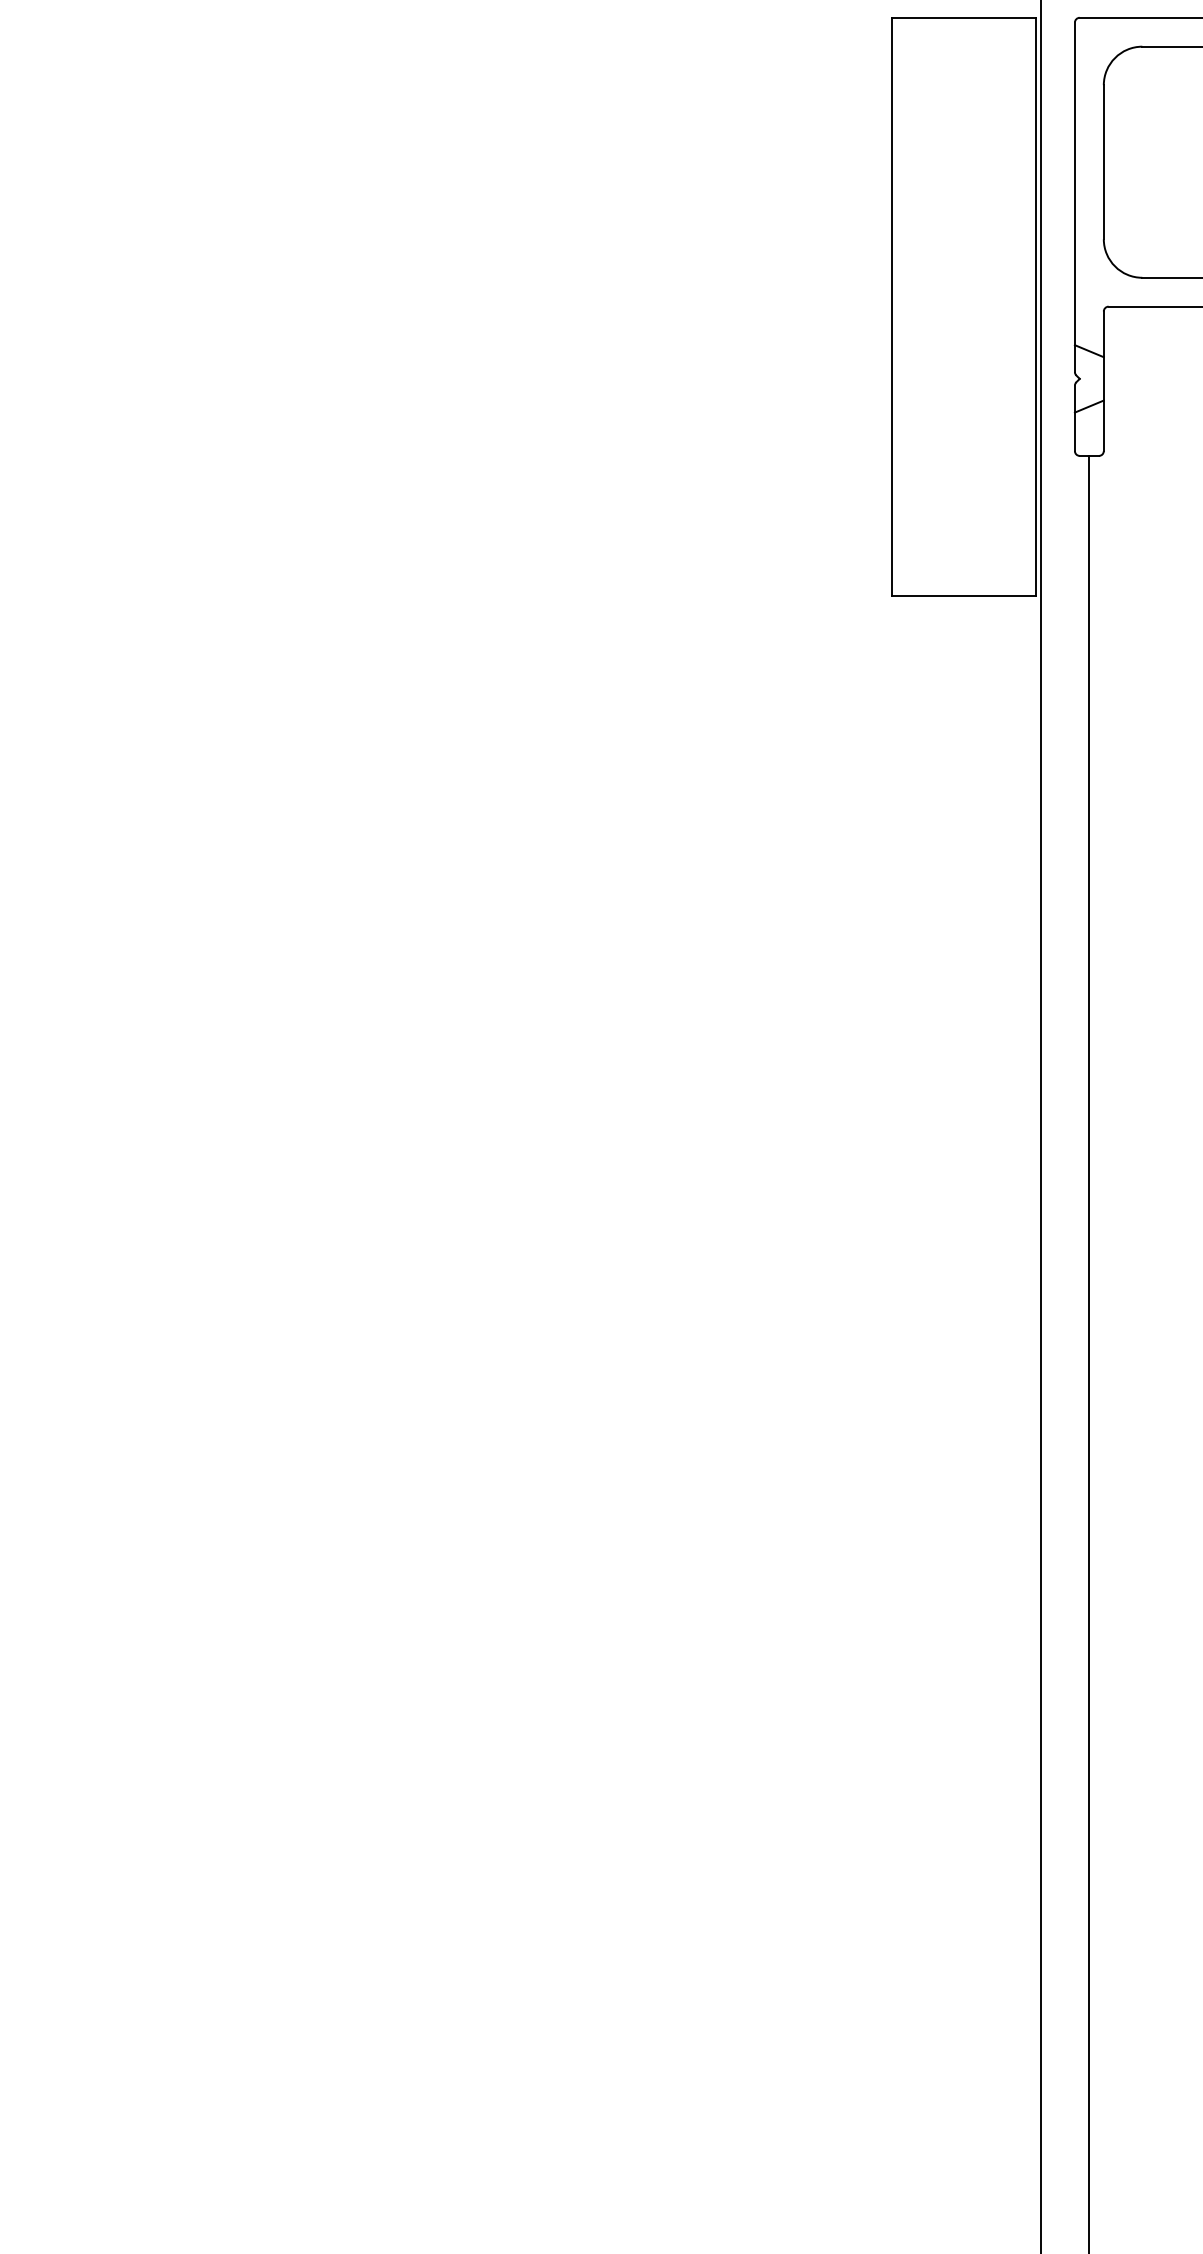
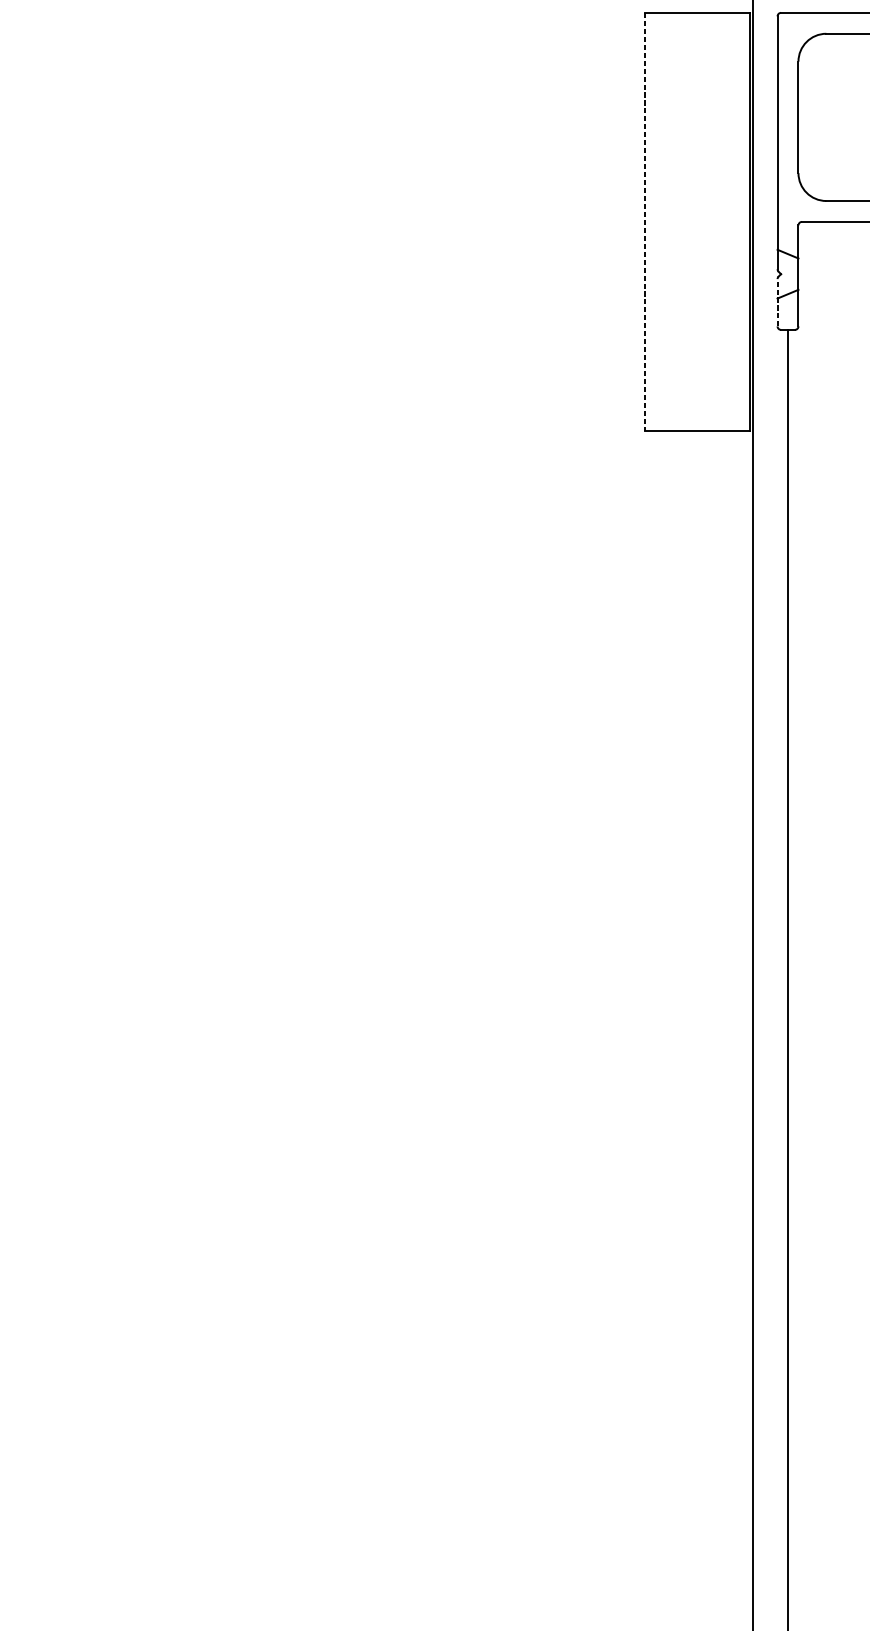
line: (891, 306) -> (644, 221), solid -> dashed
line: (1074, 418) -> (777, 302), solid -> dashed

